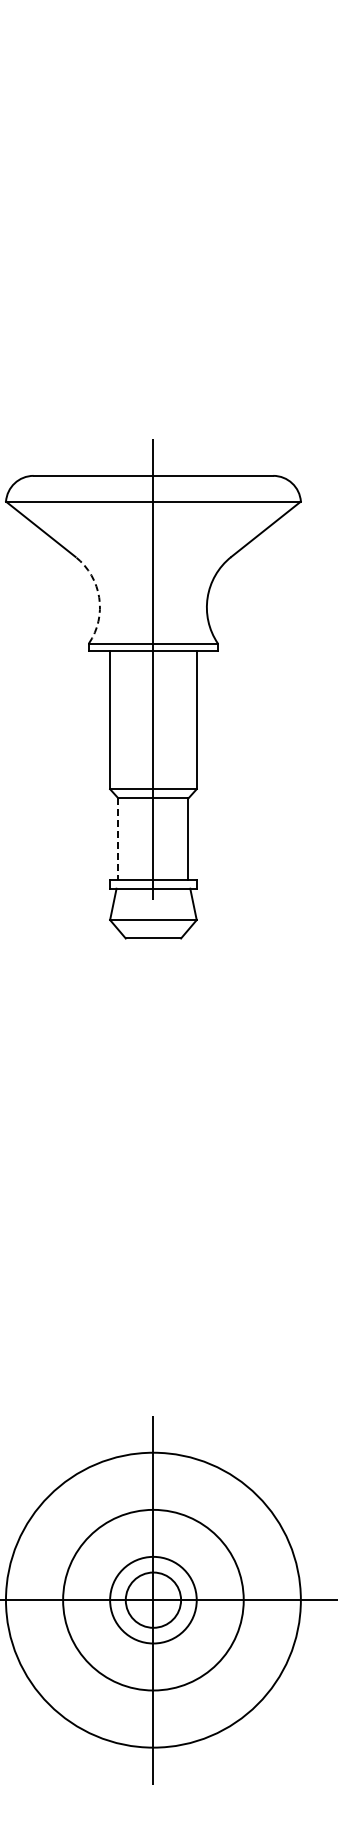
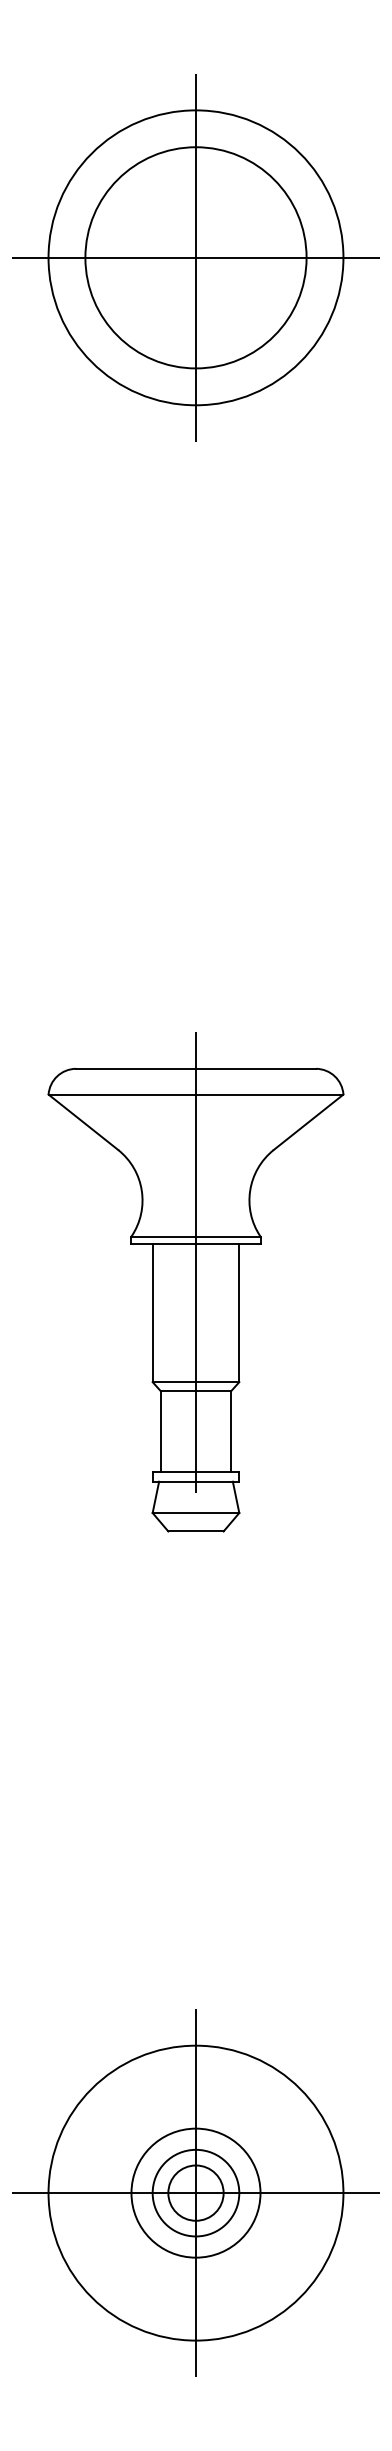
arc: (98, 597) -> (141, 1190), dashed -> solid
line: (117, 838) -> (160, 1431), dashed -> solid
circle: (152, 1599) -> (195, 2192), size x0.71

